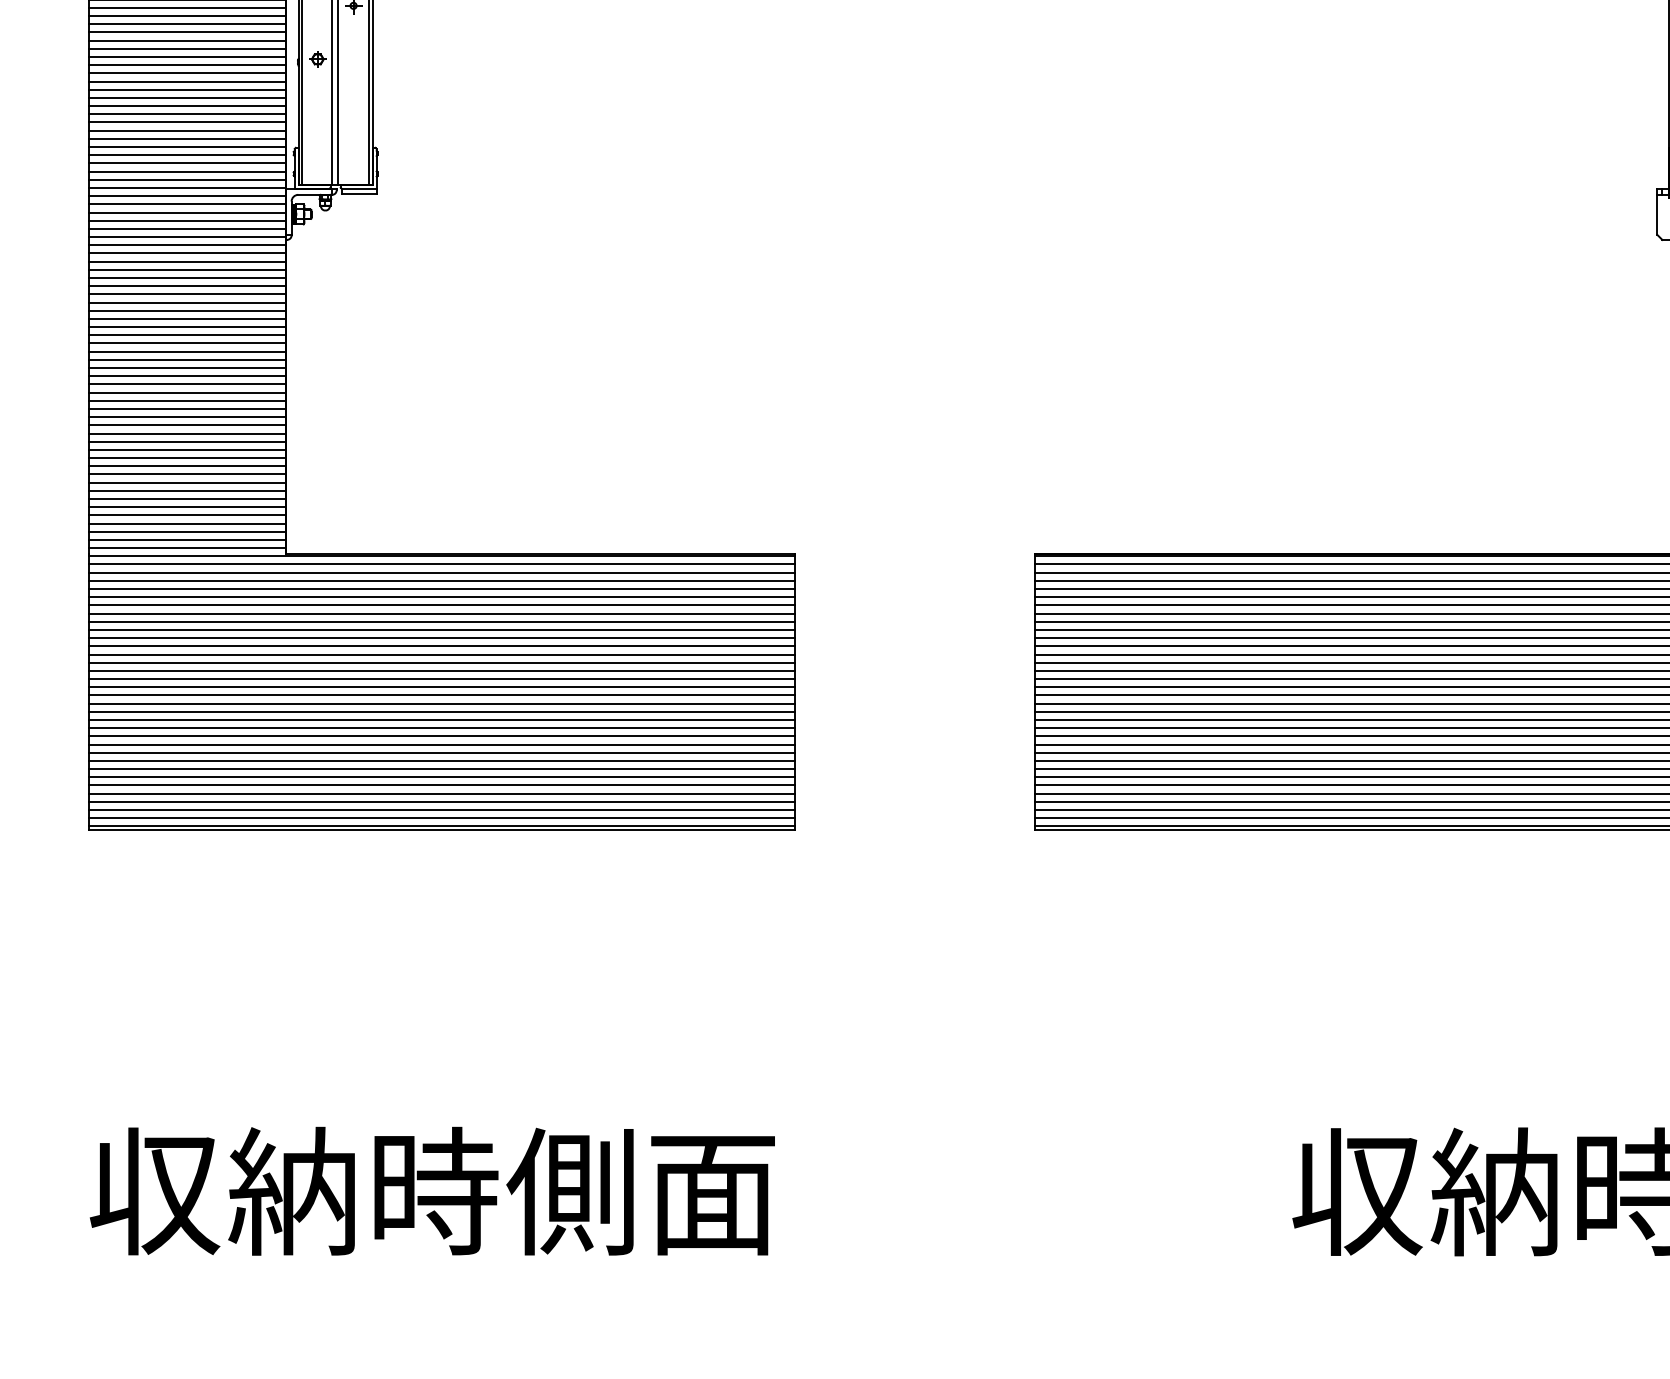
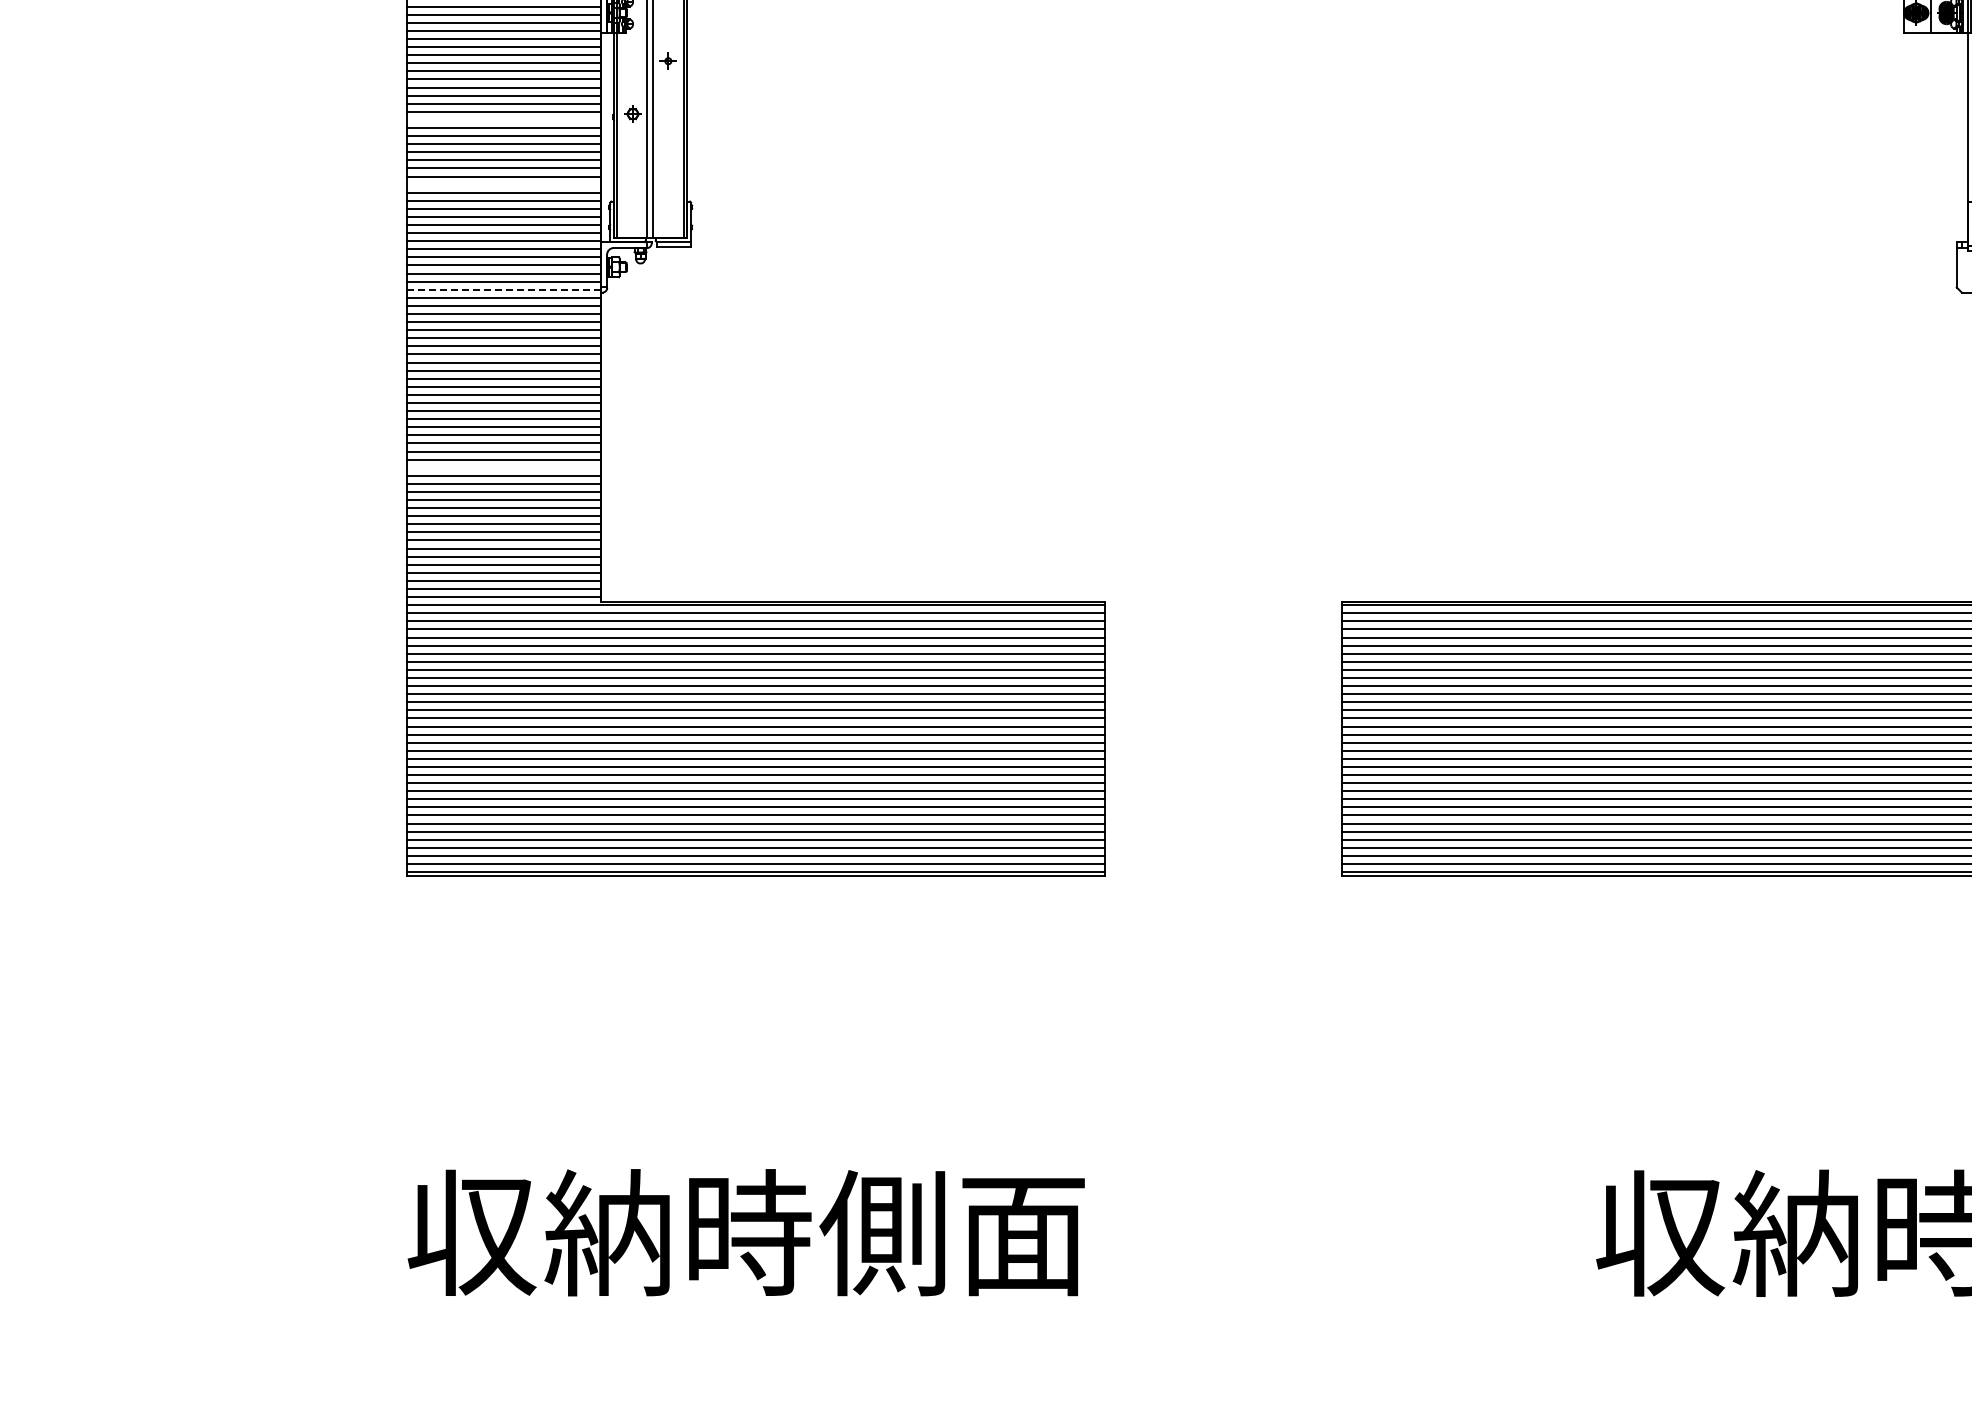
line: (187, 64) -> (504, 119), removed
line: (187, 130) -> (504, 184), removed
line: (187, 236) -> (504, 289), solid -> dashed
line: (187, 416) -> (504, 467), removed

